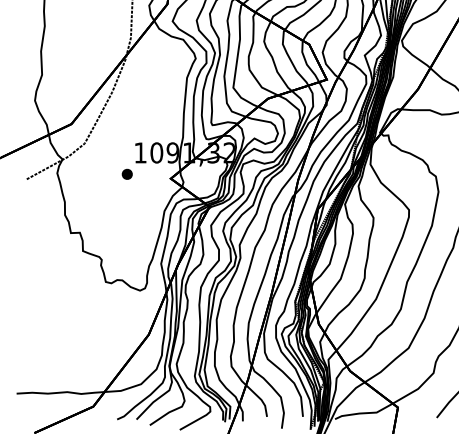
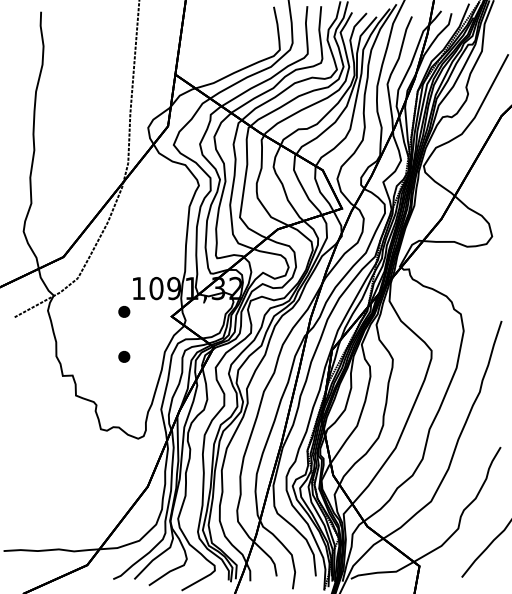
part: (127, 215) -> (124, 356), added

